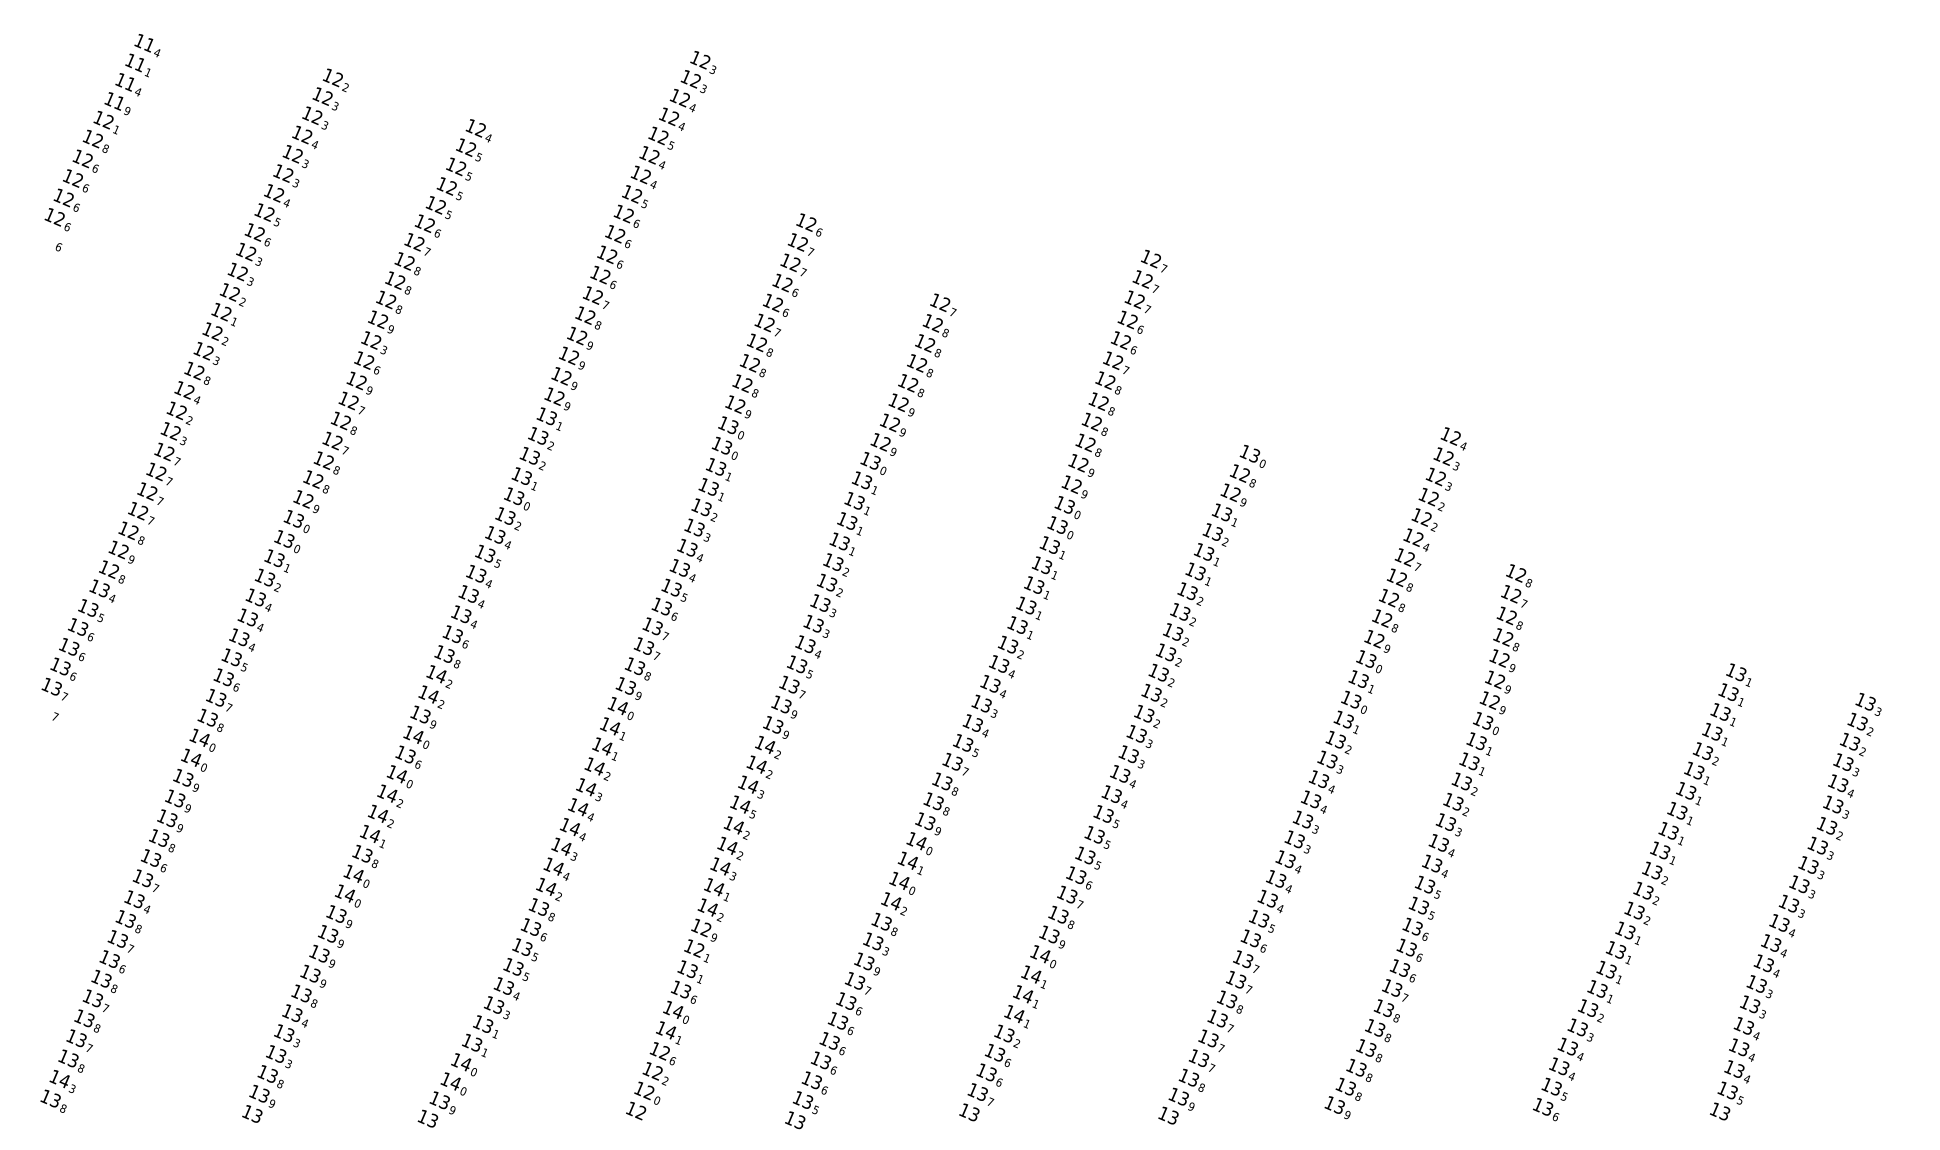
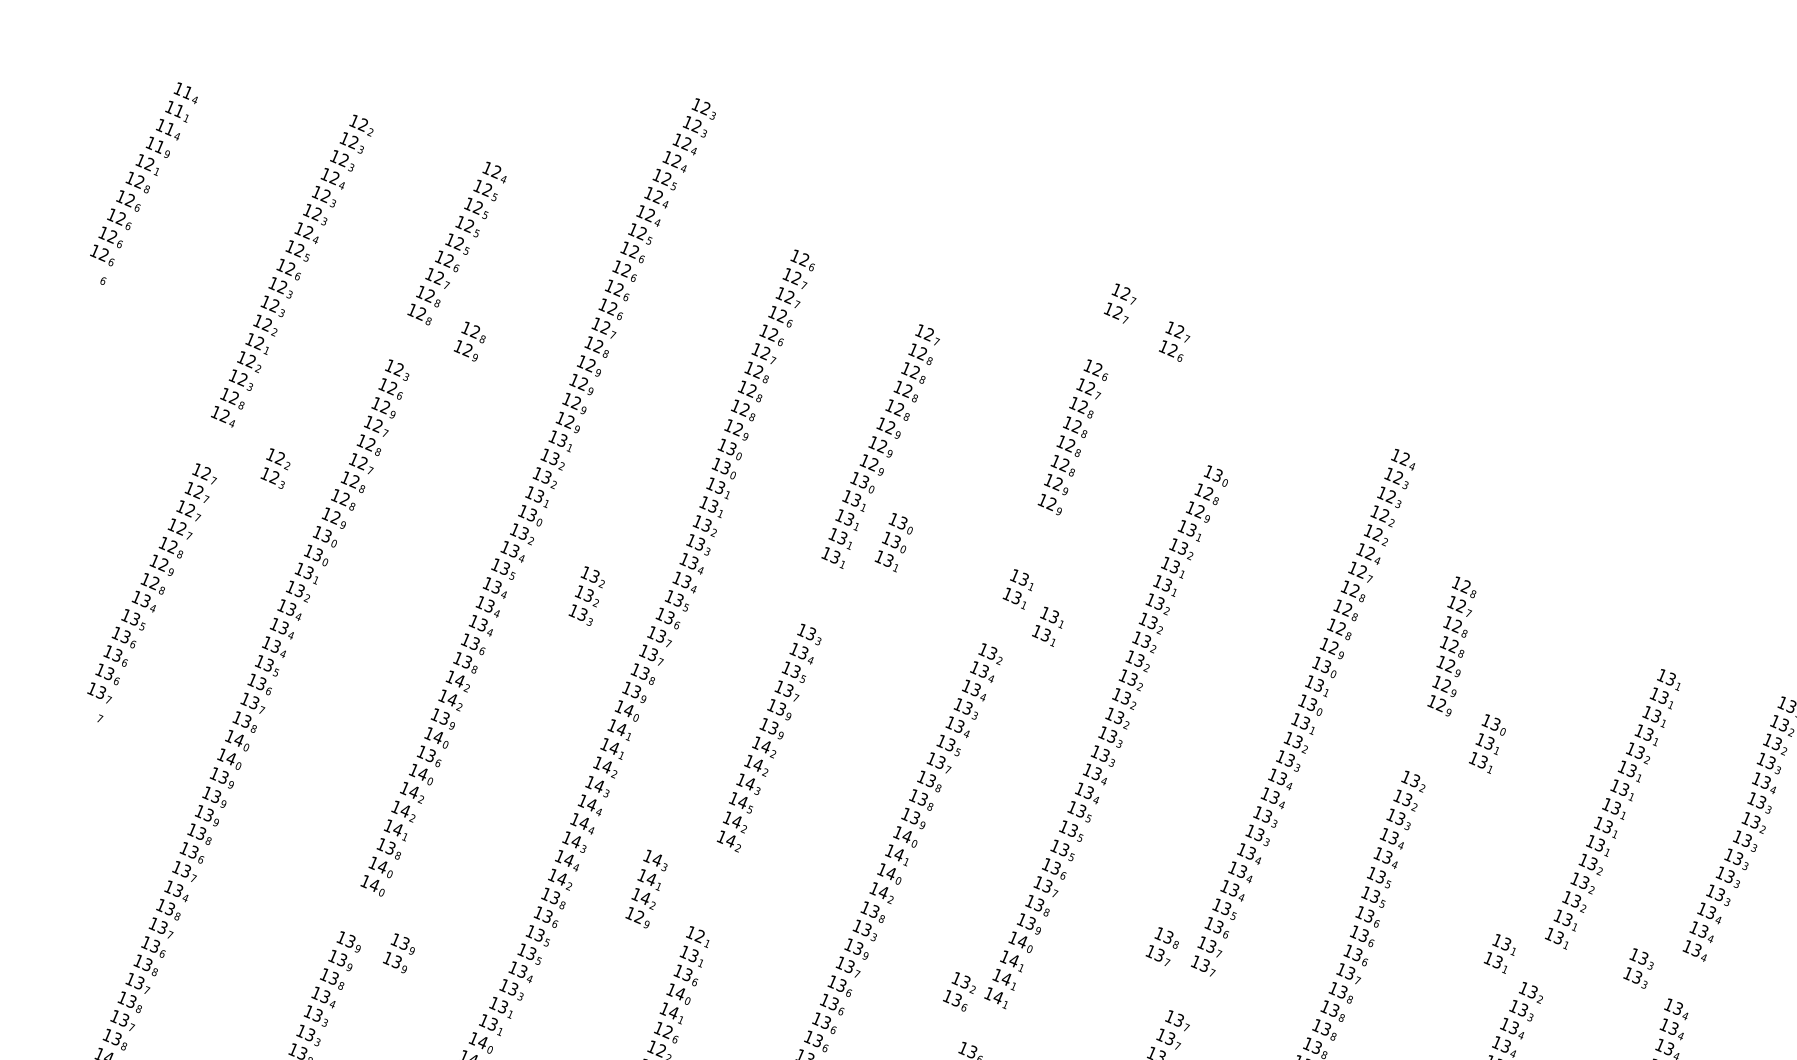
text: (385, 311) -> (470, 341), moved
text: (1134, 311) -> (1174, 341), moved
text: (176, 423) -> (275, 468), moved
text: (1059, 527) -> (893, 542), moved
text: (829, 585) -> (586, 596), moved
text: (1024, 617) -> (1047, 626), moved
text: (1478, 743) -> (1486, 743), moved
text: (713, 899) -> (646, 888), moved
text: (335, 926) -> (399, 953), moved
text: (1604, 981) -> (1499, 953), moved
text: (1756, 996) -> (1638, 968), moved
text: (1225, 1011) -> (1162, 946), moved
text: (1002, 1045) -> (959, 991), moved

